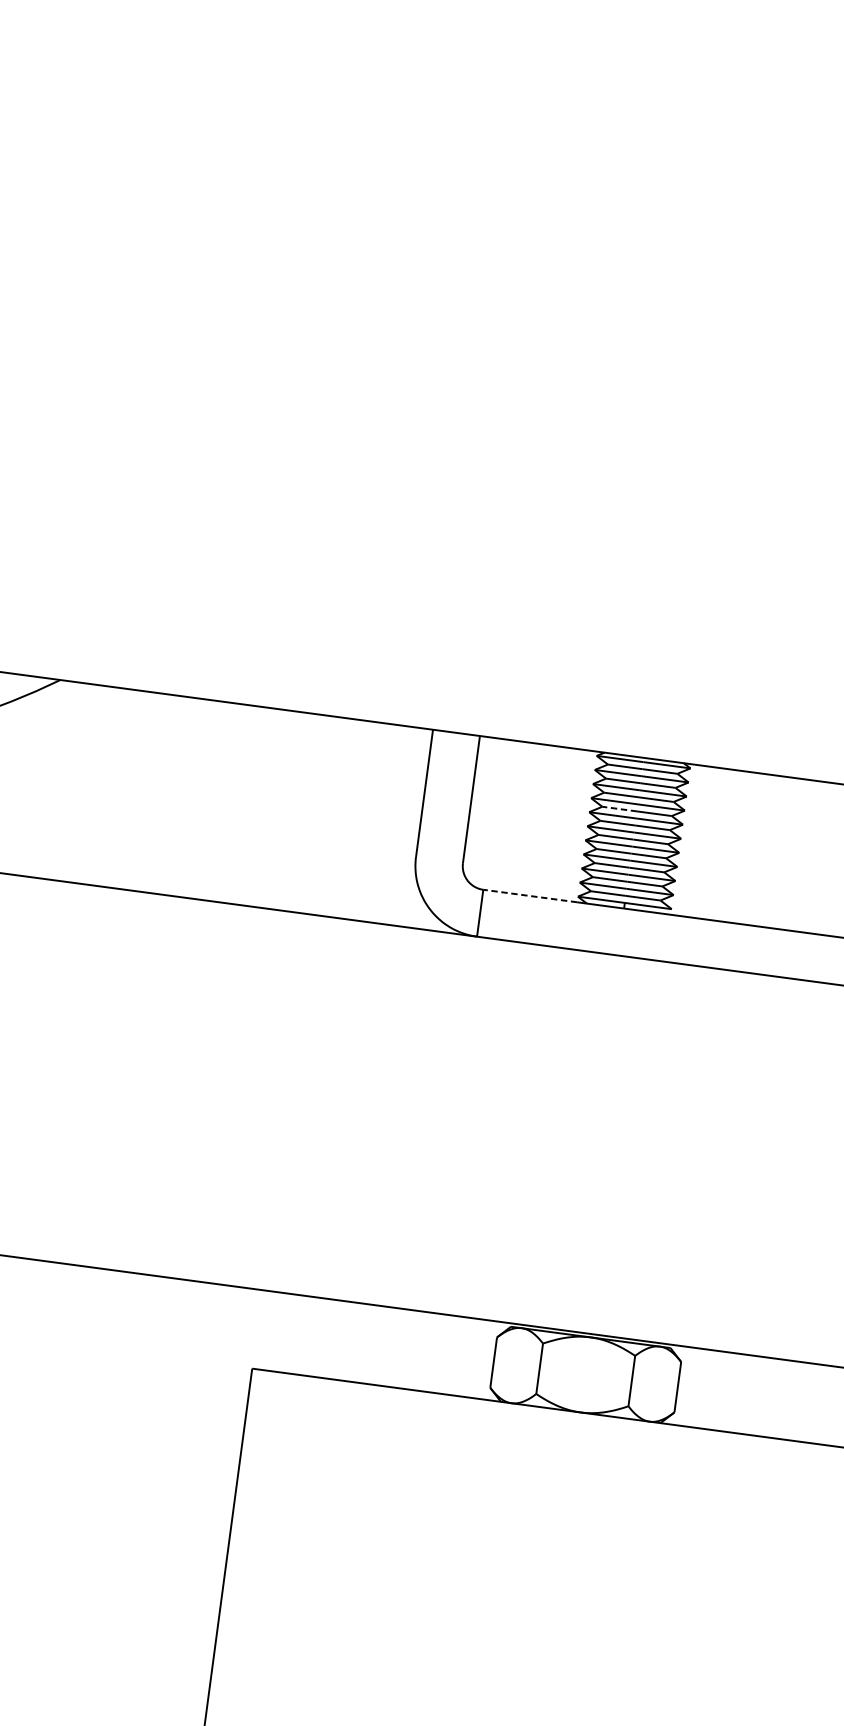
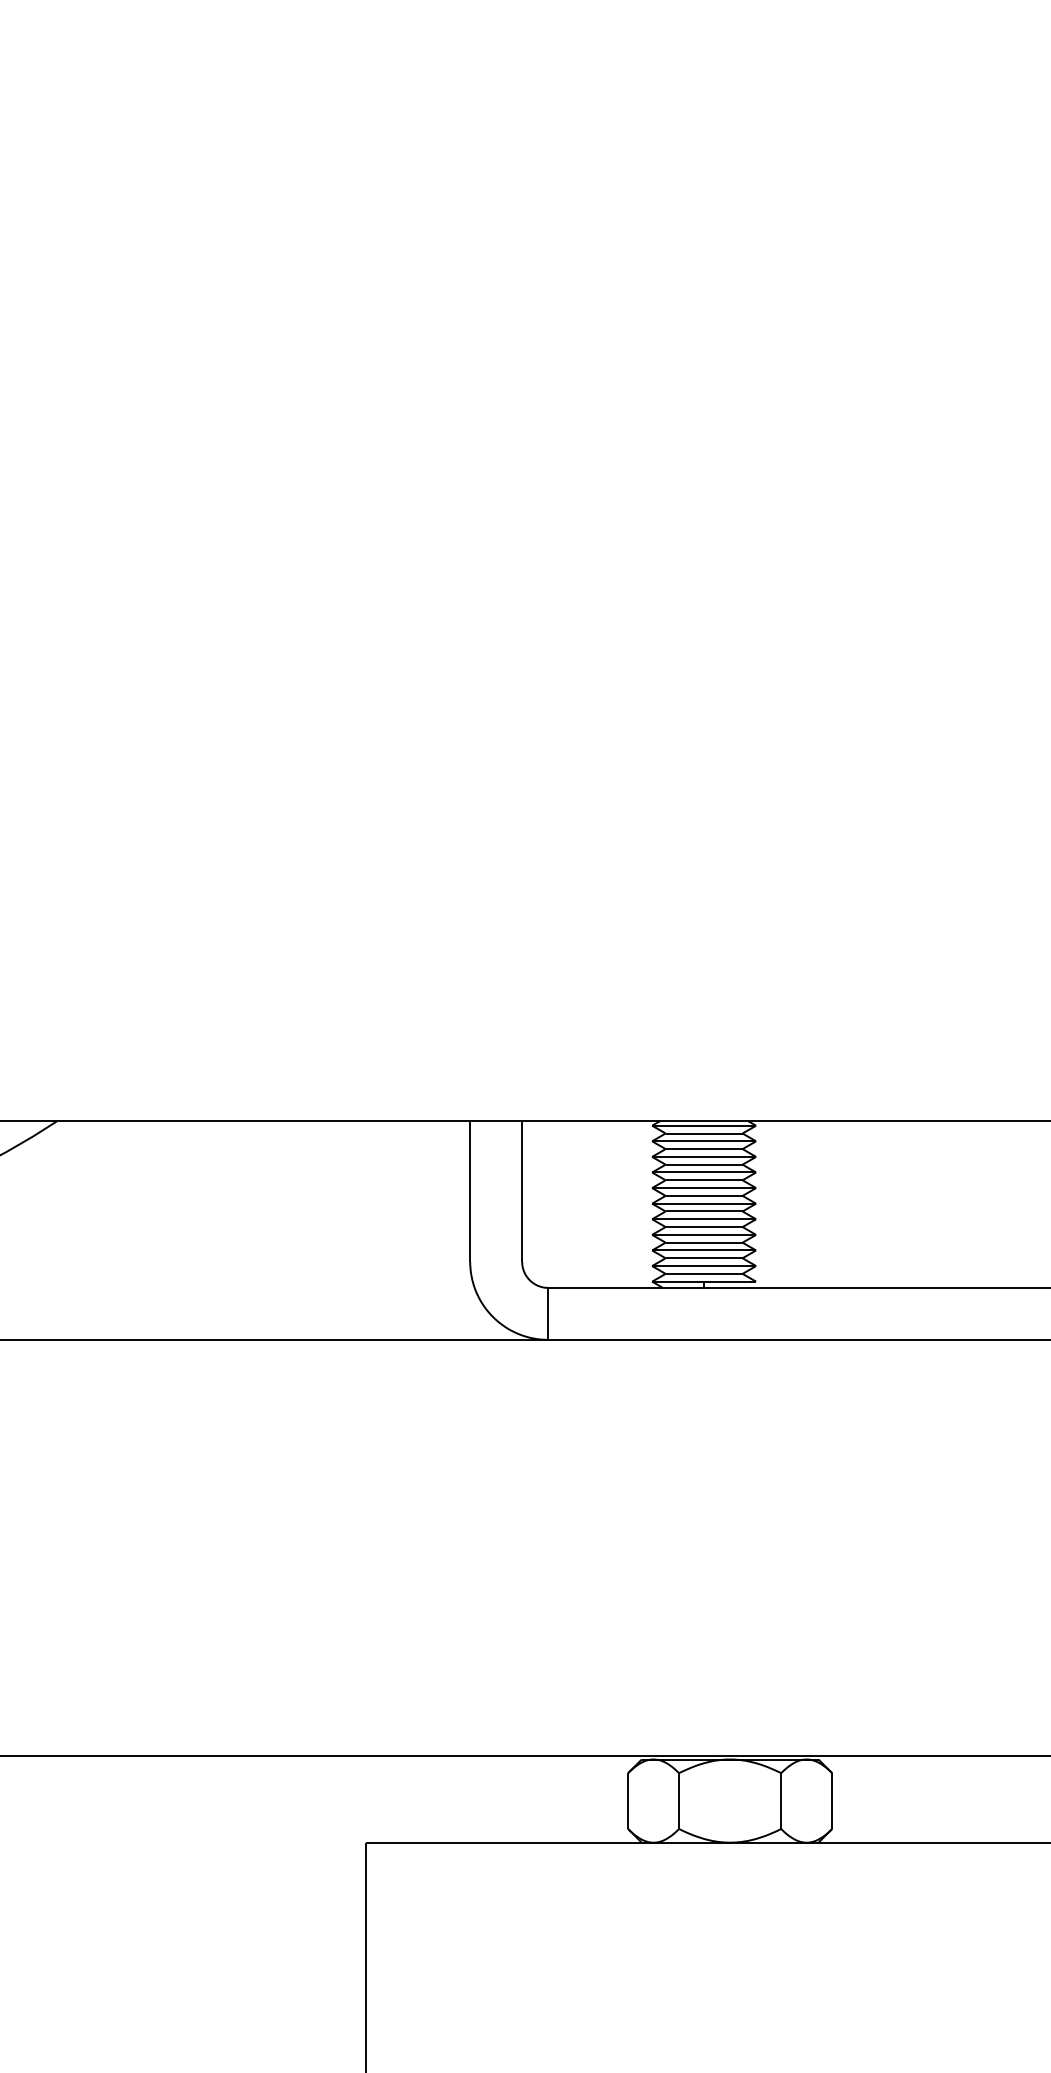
line: (619, 809) -> (684, 1180), dashed -> solid
line: (530, 895) -> (600, 1287), dashed -> solid

